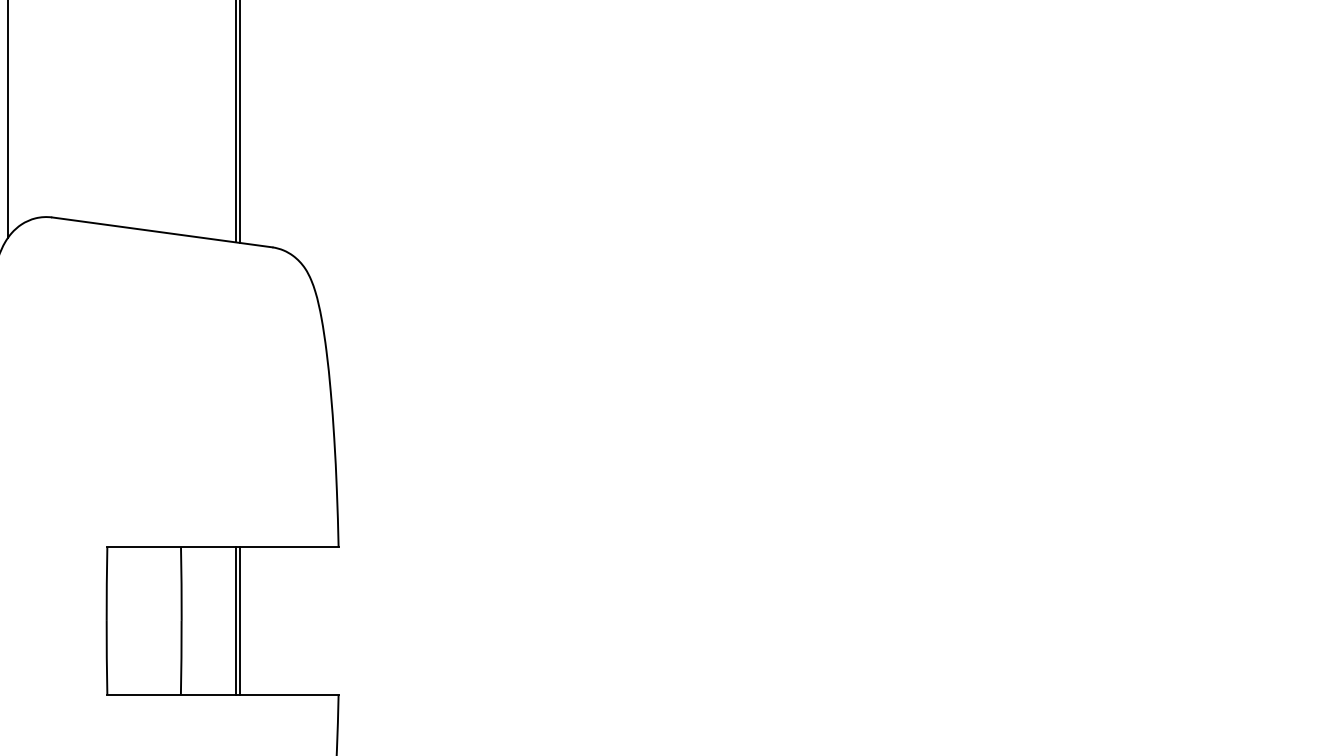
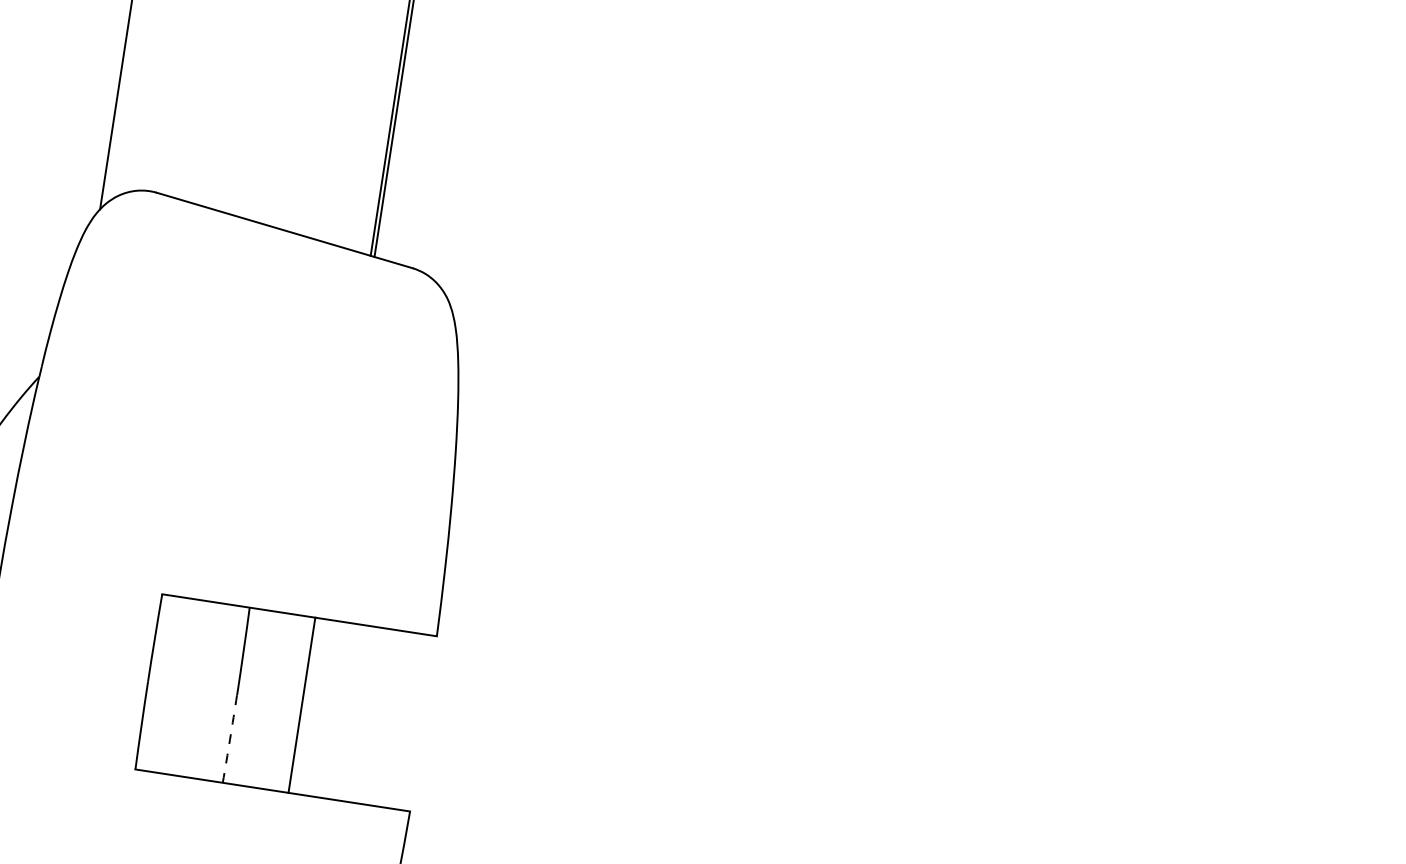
line: (239, 620) -> (305, 705), removed
arc: (181, 657) -> (230, 738), solid -> dashed

